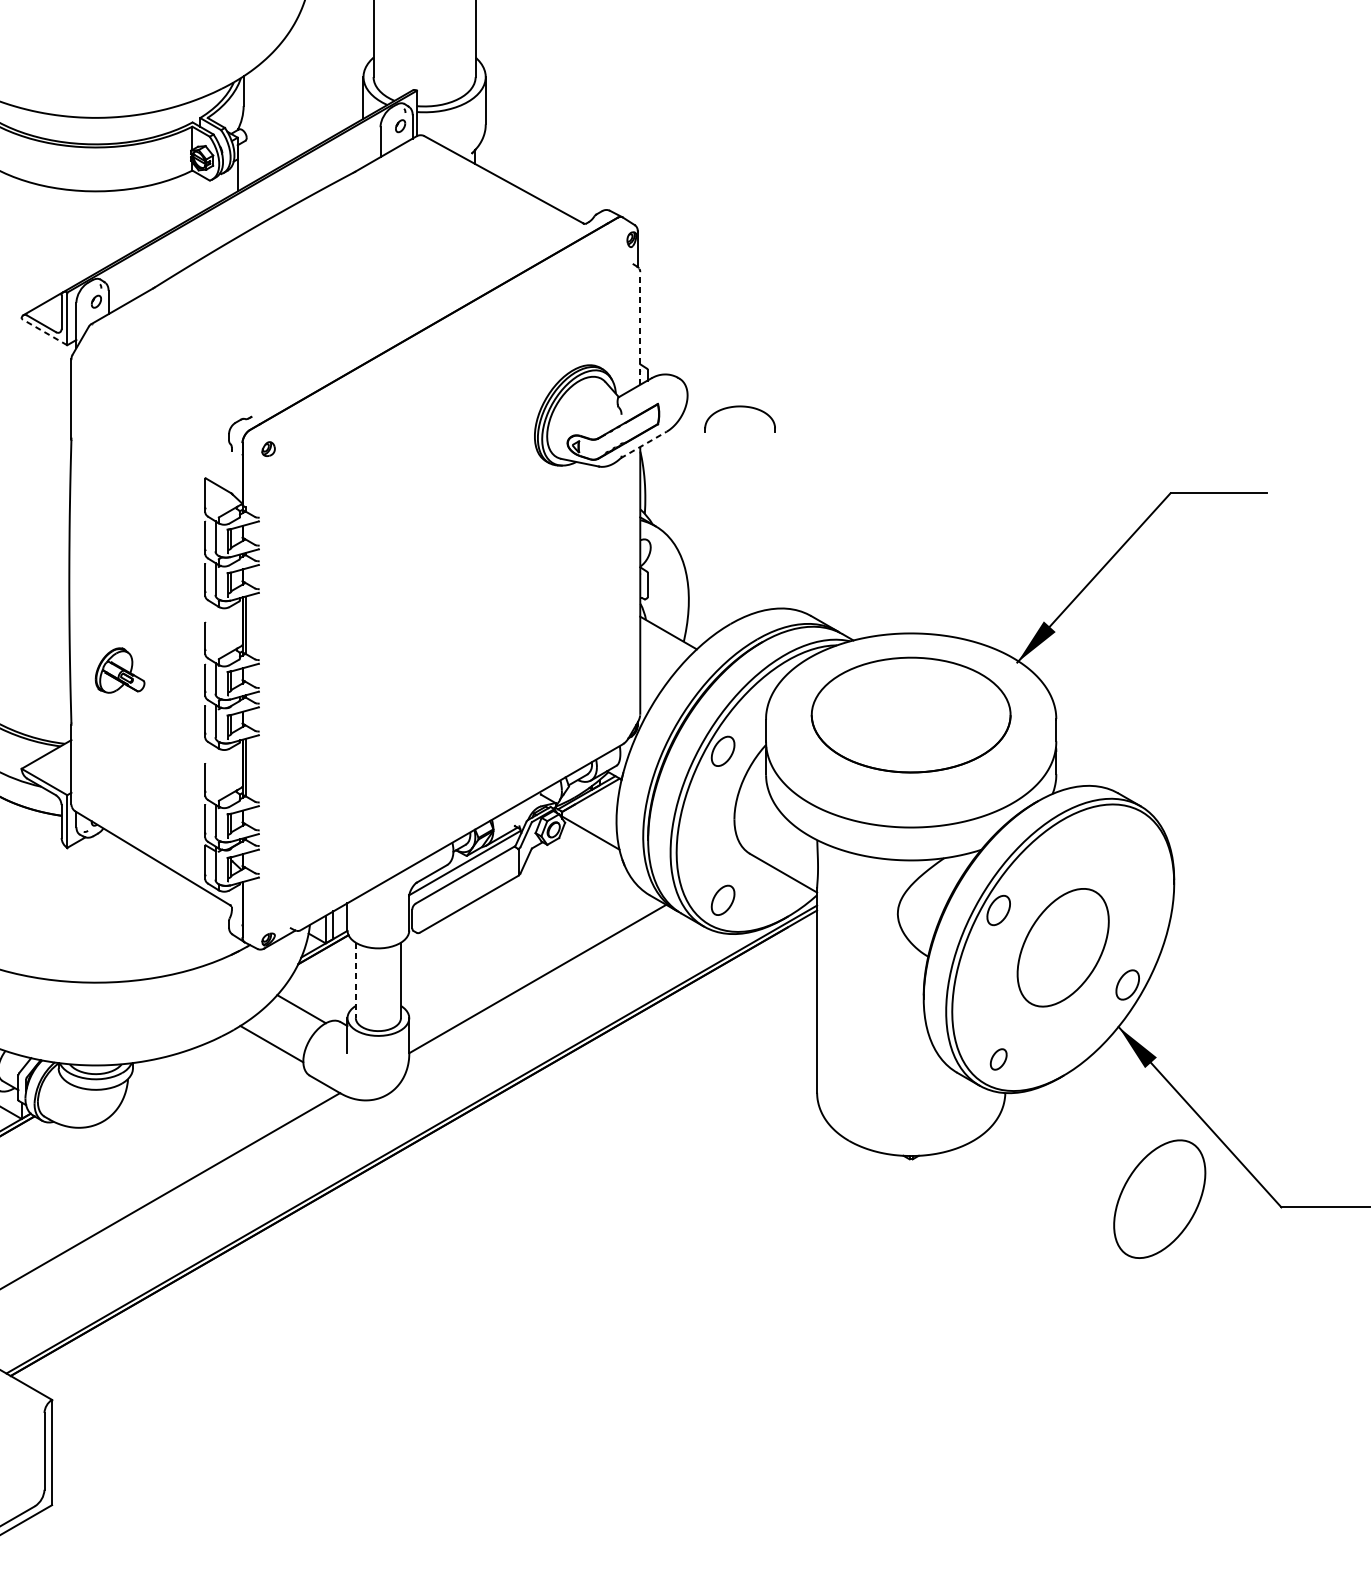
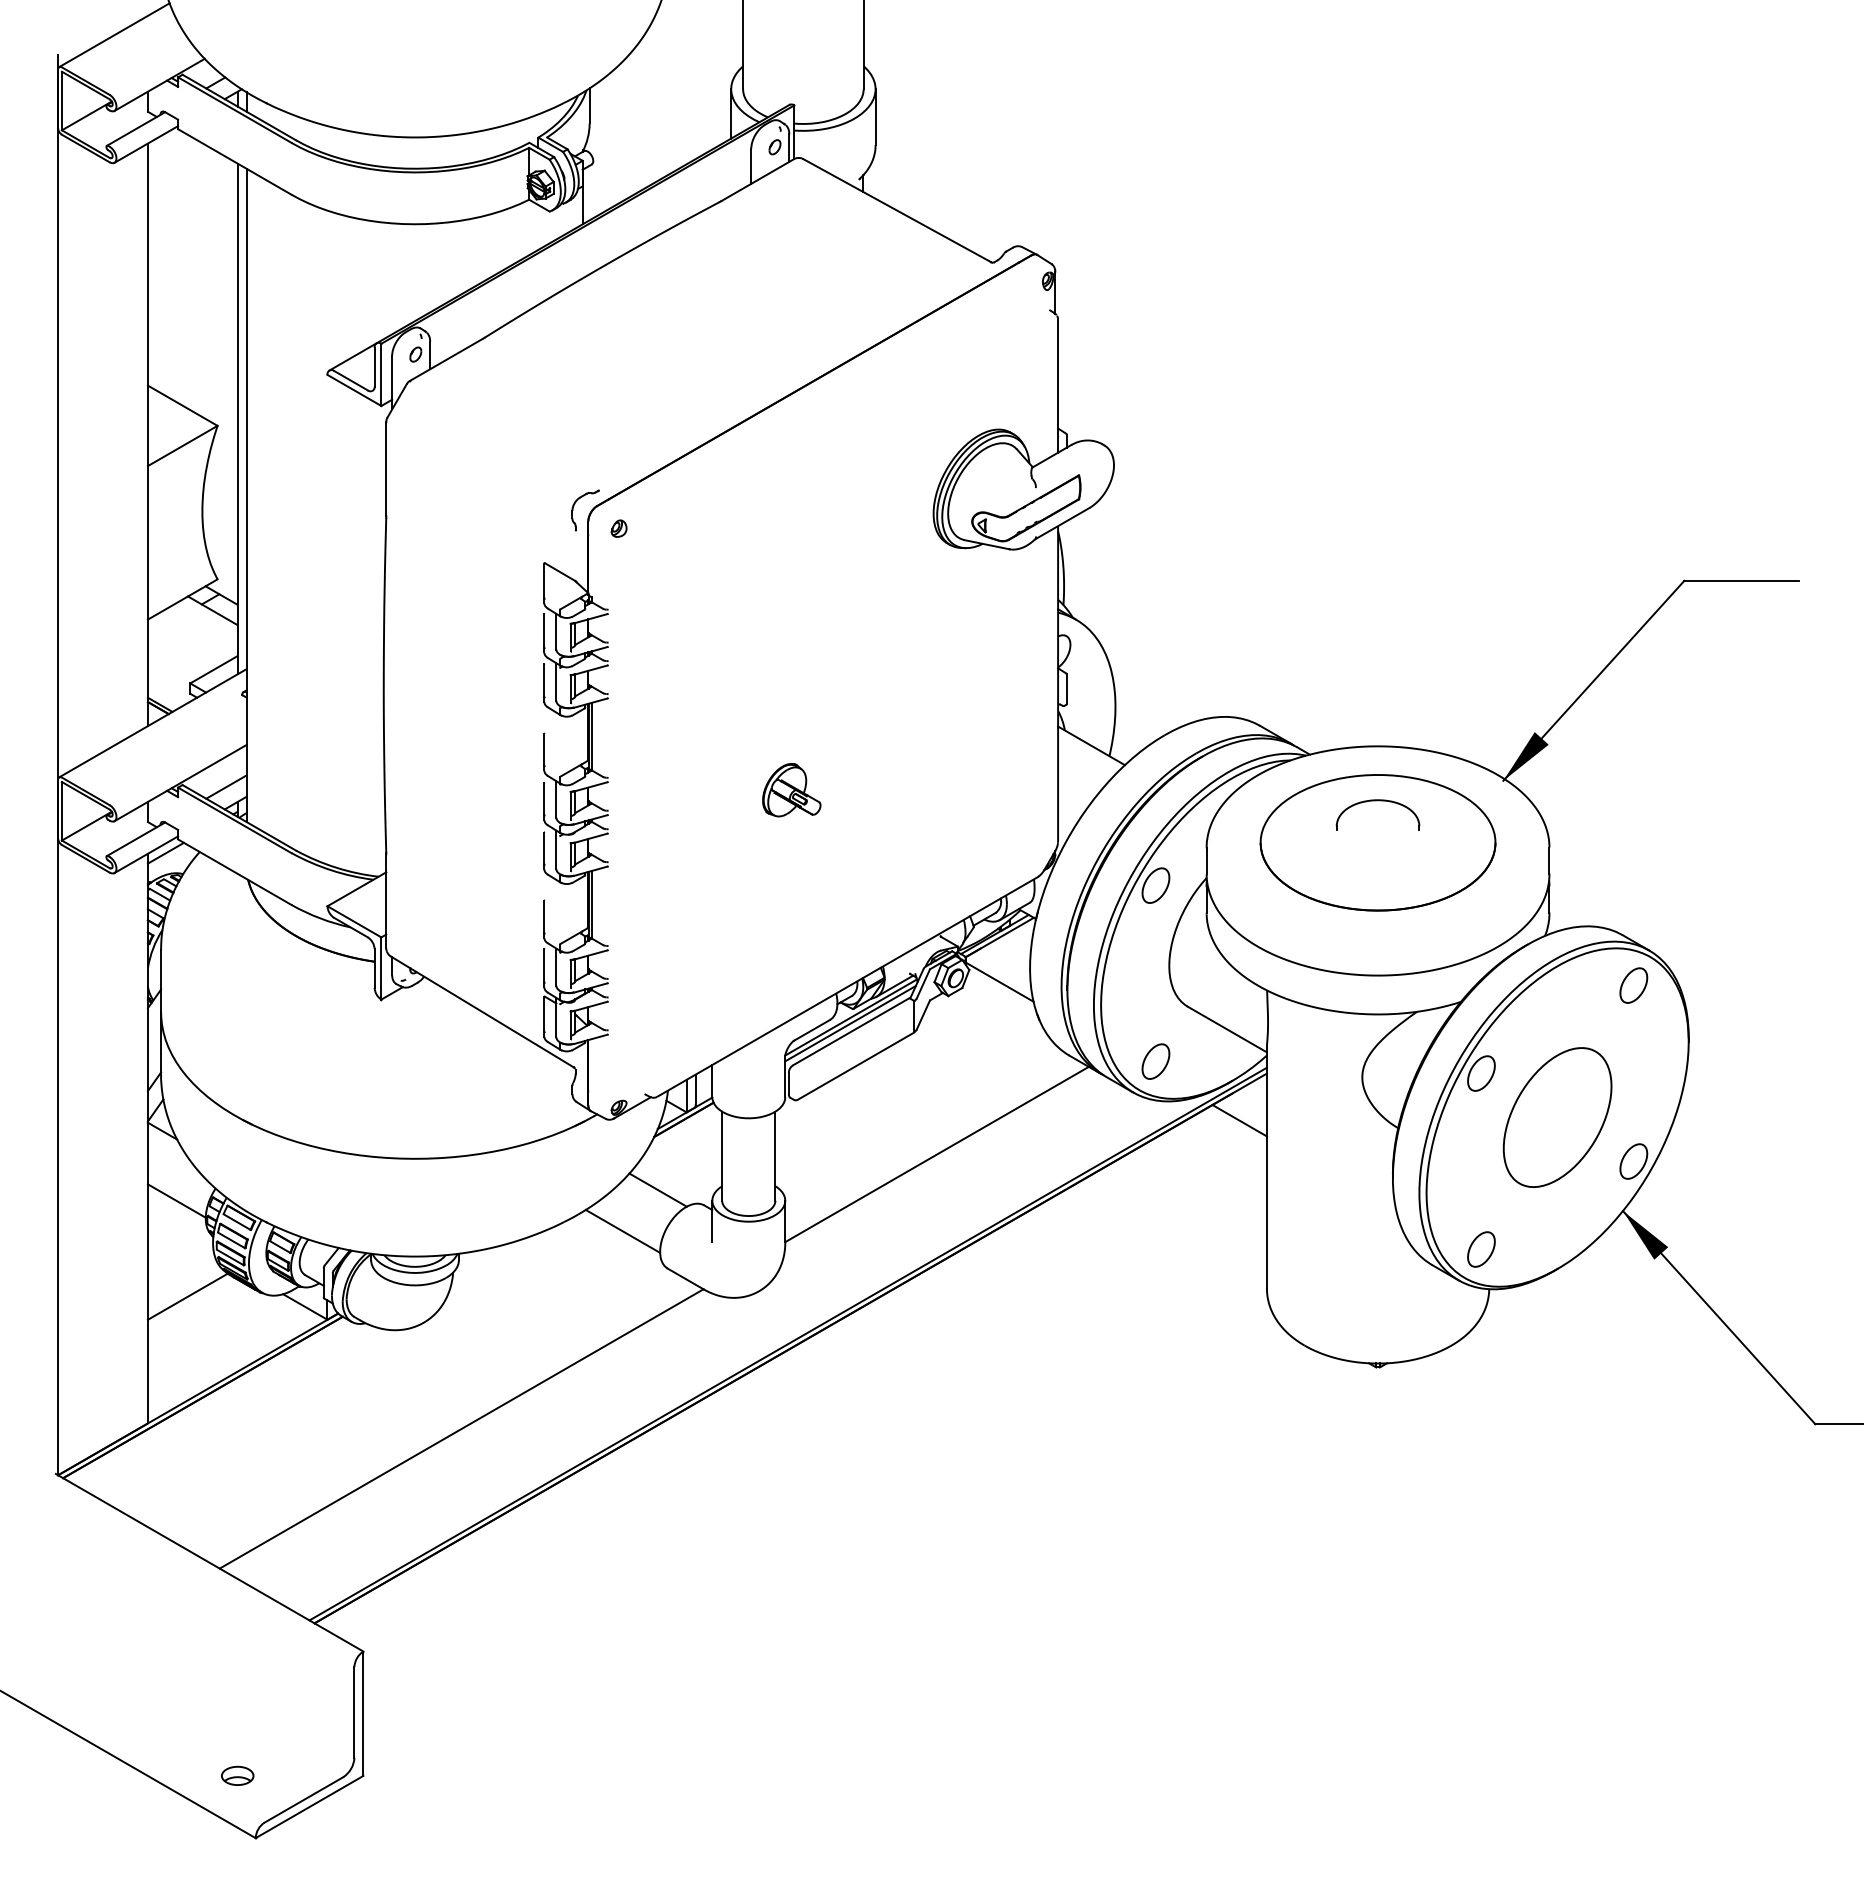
line: (640, 328) -> (1058, 386), dashed -> solid
line: (44, 332) -> (354, 390), dashed -> solid
part: (739, 407) -> (1377, 801), moved
line: (644, 444) -> (1062, 523), dashed -> solid
part: (119, 670) -> (791, 790), moved
part: (1127, 835) -> (1633, 985), added
line: (464, 868) -> (850, 1023), added
line: (793, 950) -> (1239, 1120), added
line: (356, 980) -> (722, 1156), dashed -> solid
part: (998, 1059) -> (1481, 1249), size x1.43
part: (1159, 1199) -> (1671, 1414), removed

